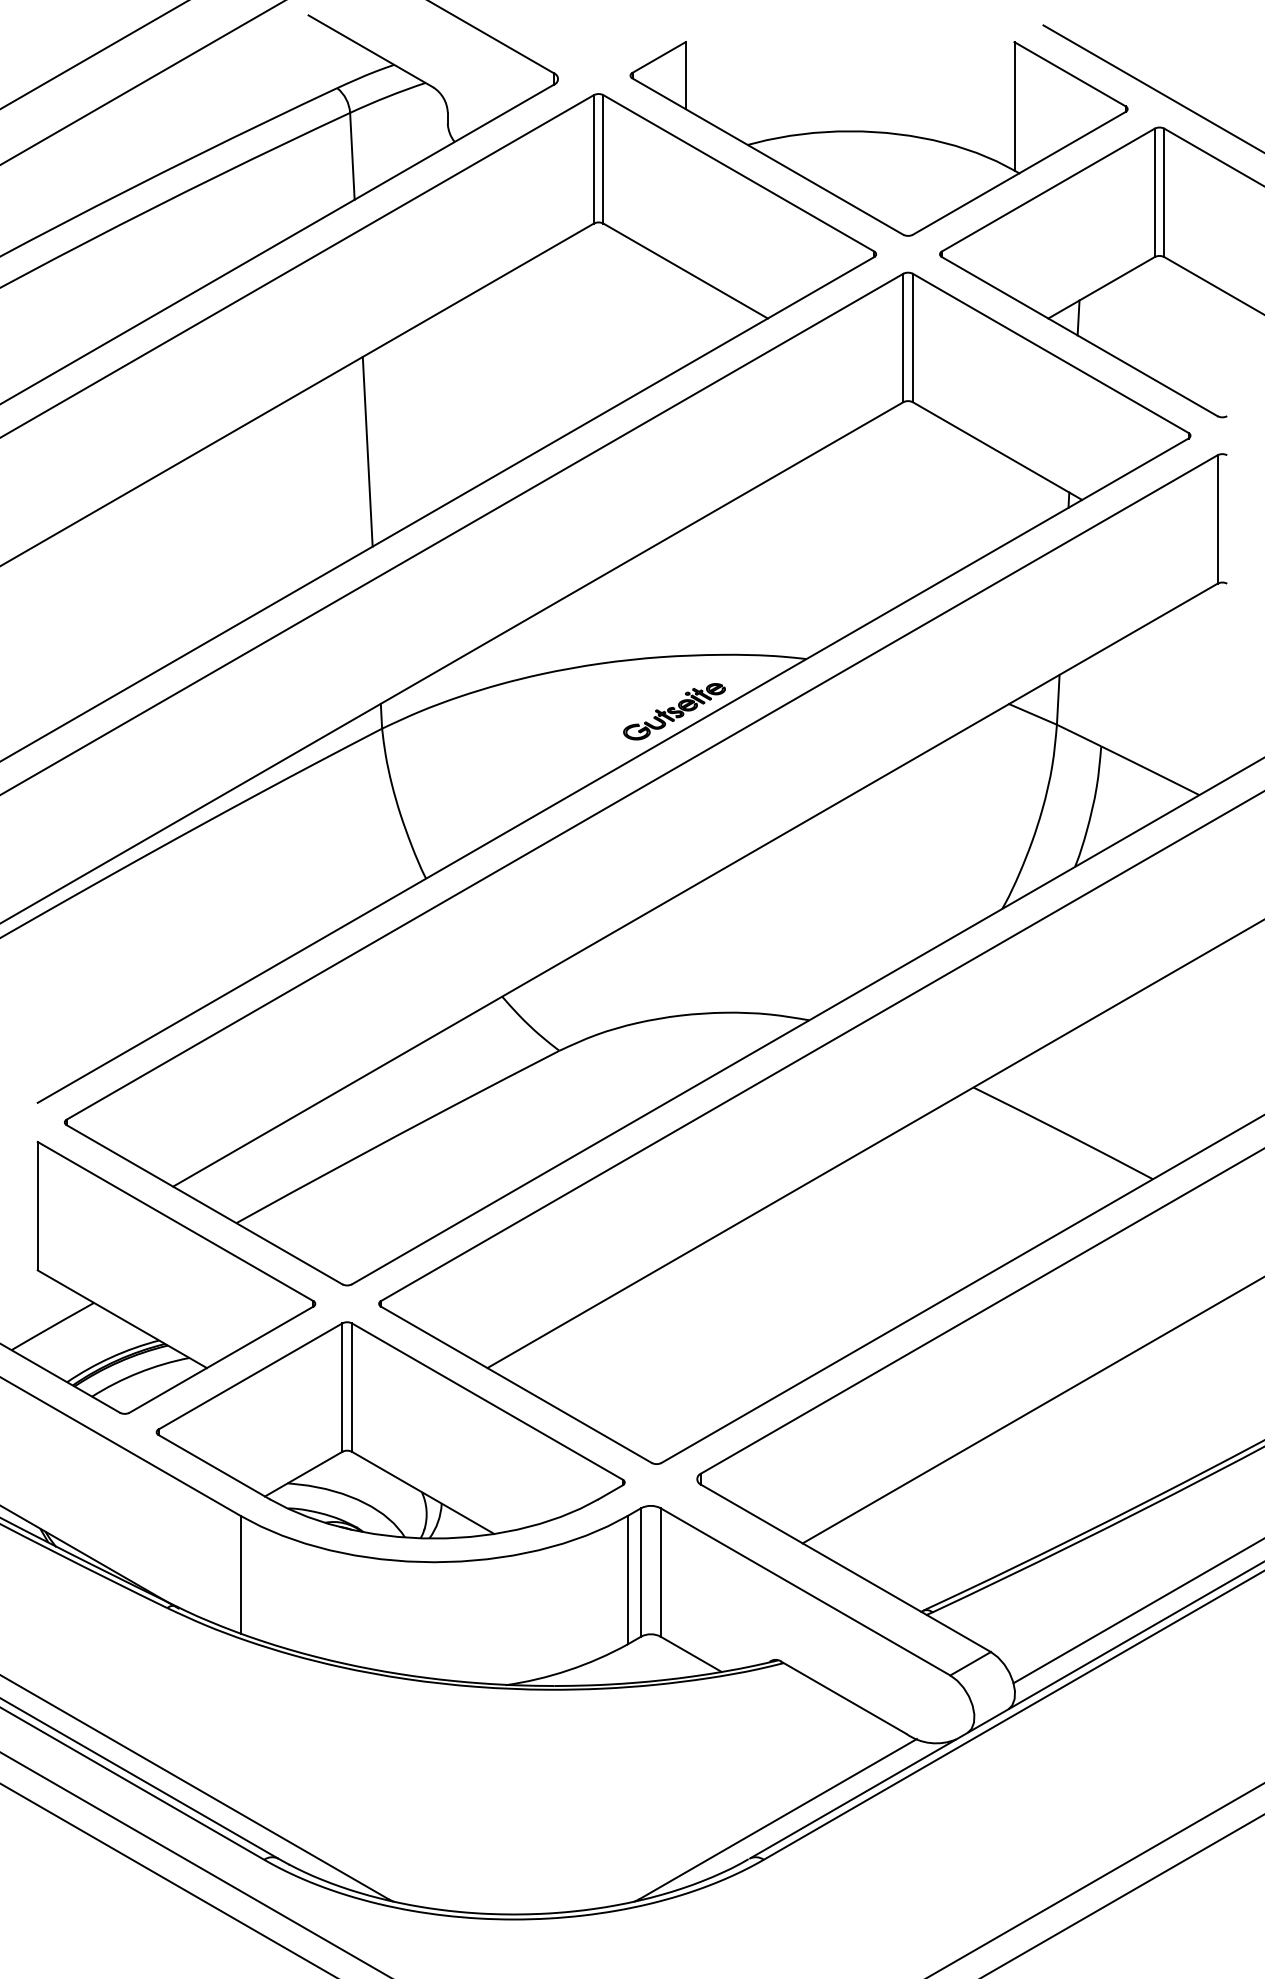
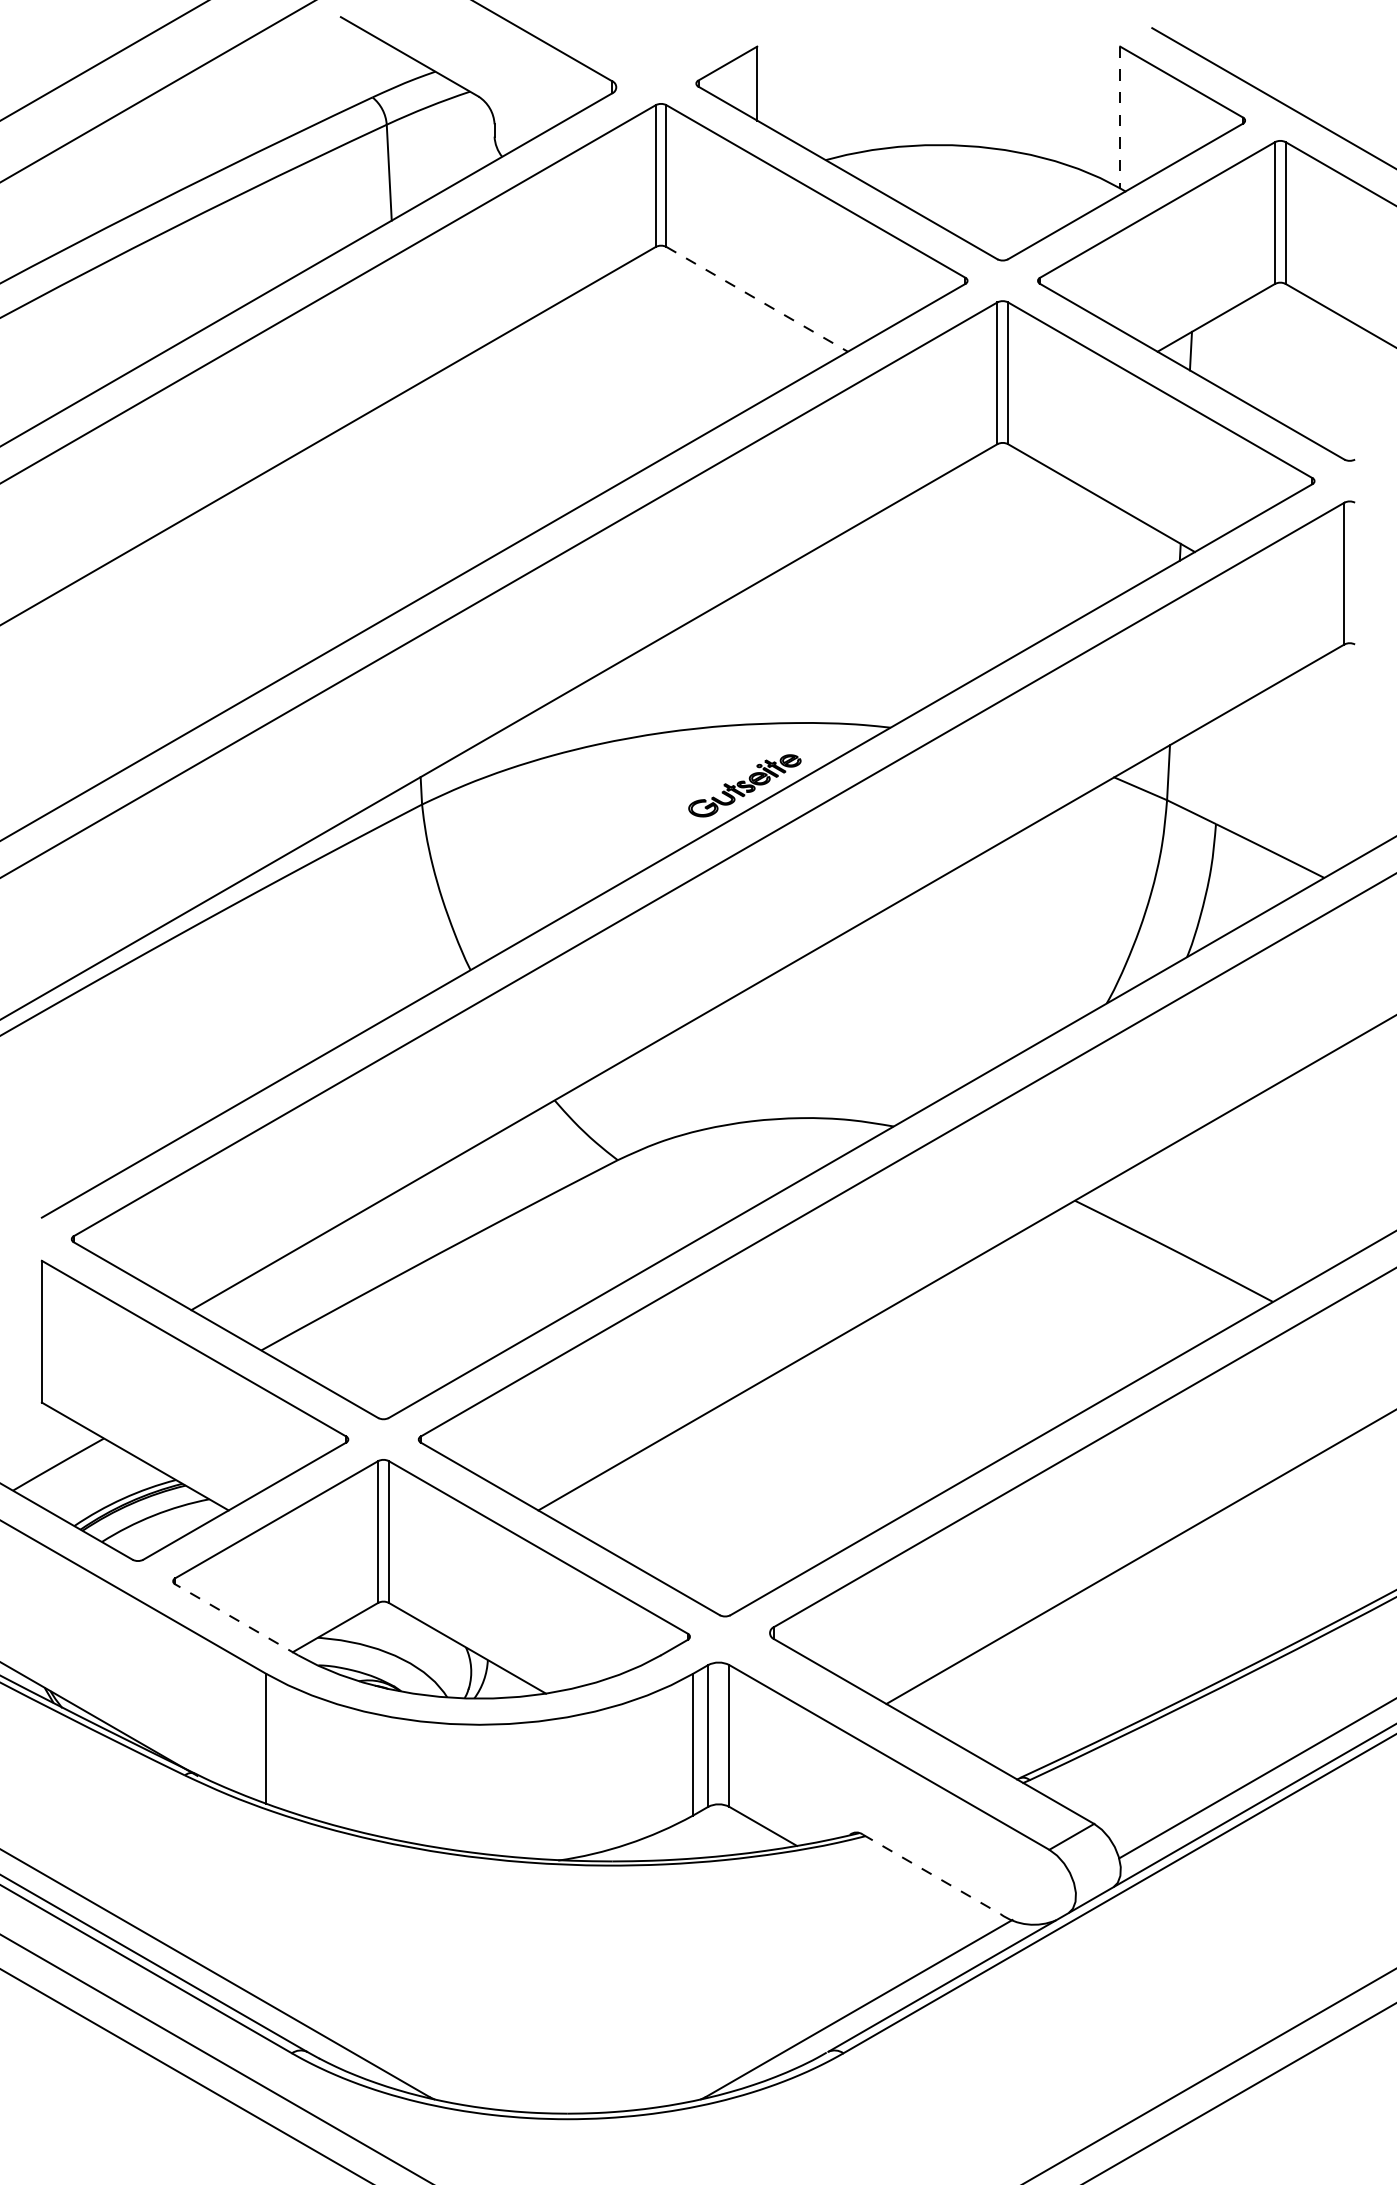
line: (1014, 106) -> (1120, 117), solid -> dashed
line: (685, 271) -> (757, 299), solid -> dashed
line: (367, 451) -> (405, 498), removed
line: (214, 1466) -> (236, 1619), solid -> dashed
line: (844, 1697) -> (932, 1874), solid -> dashed

